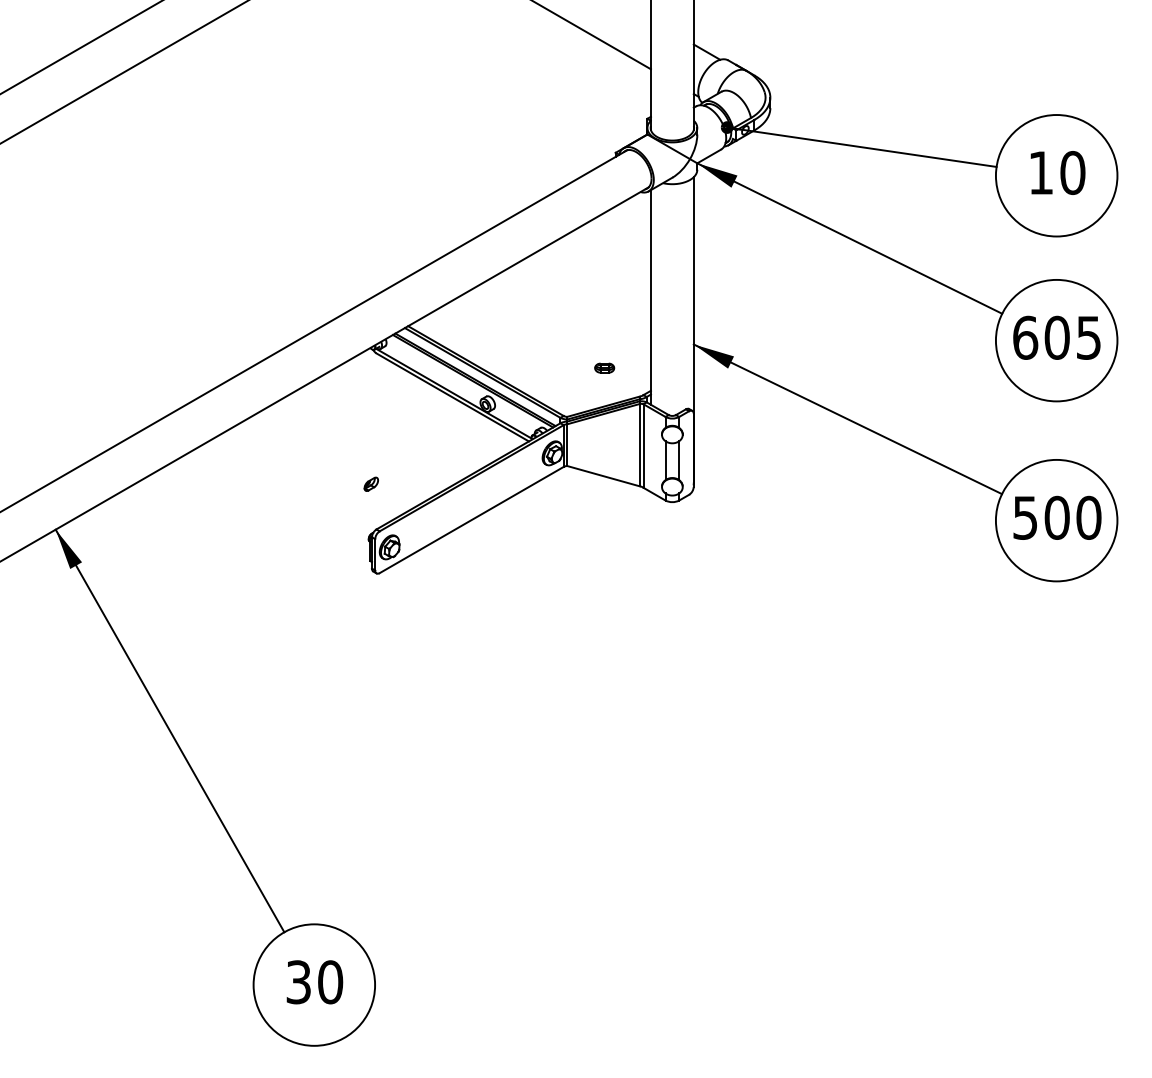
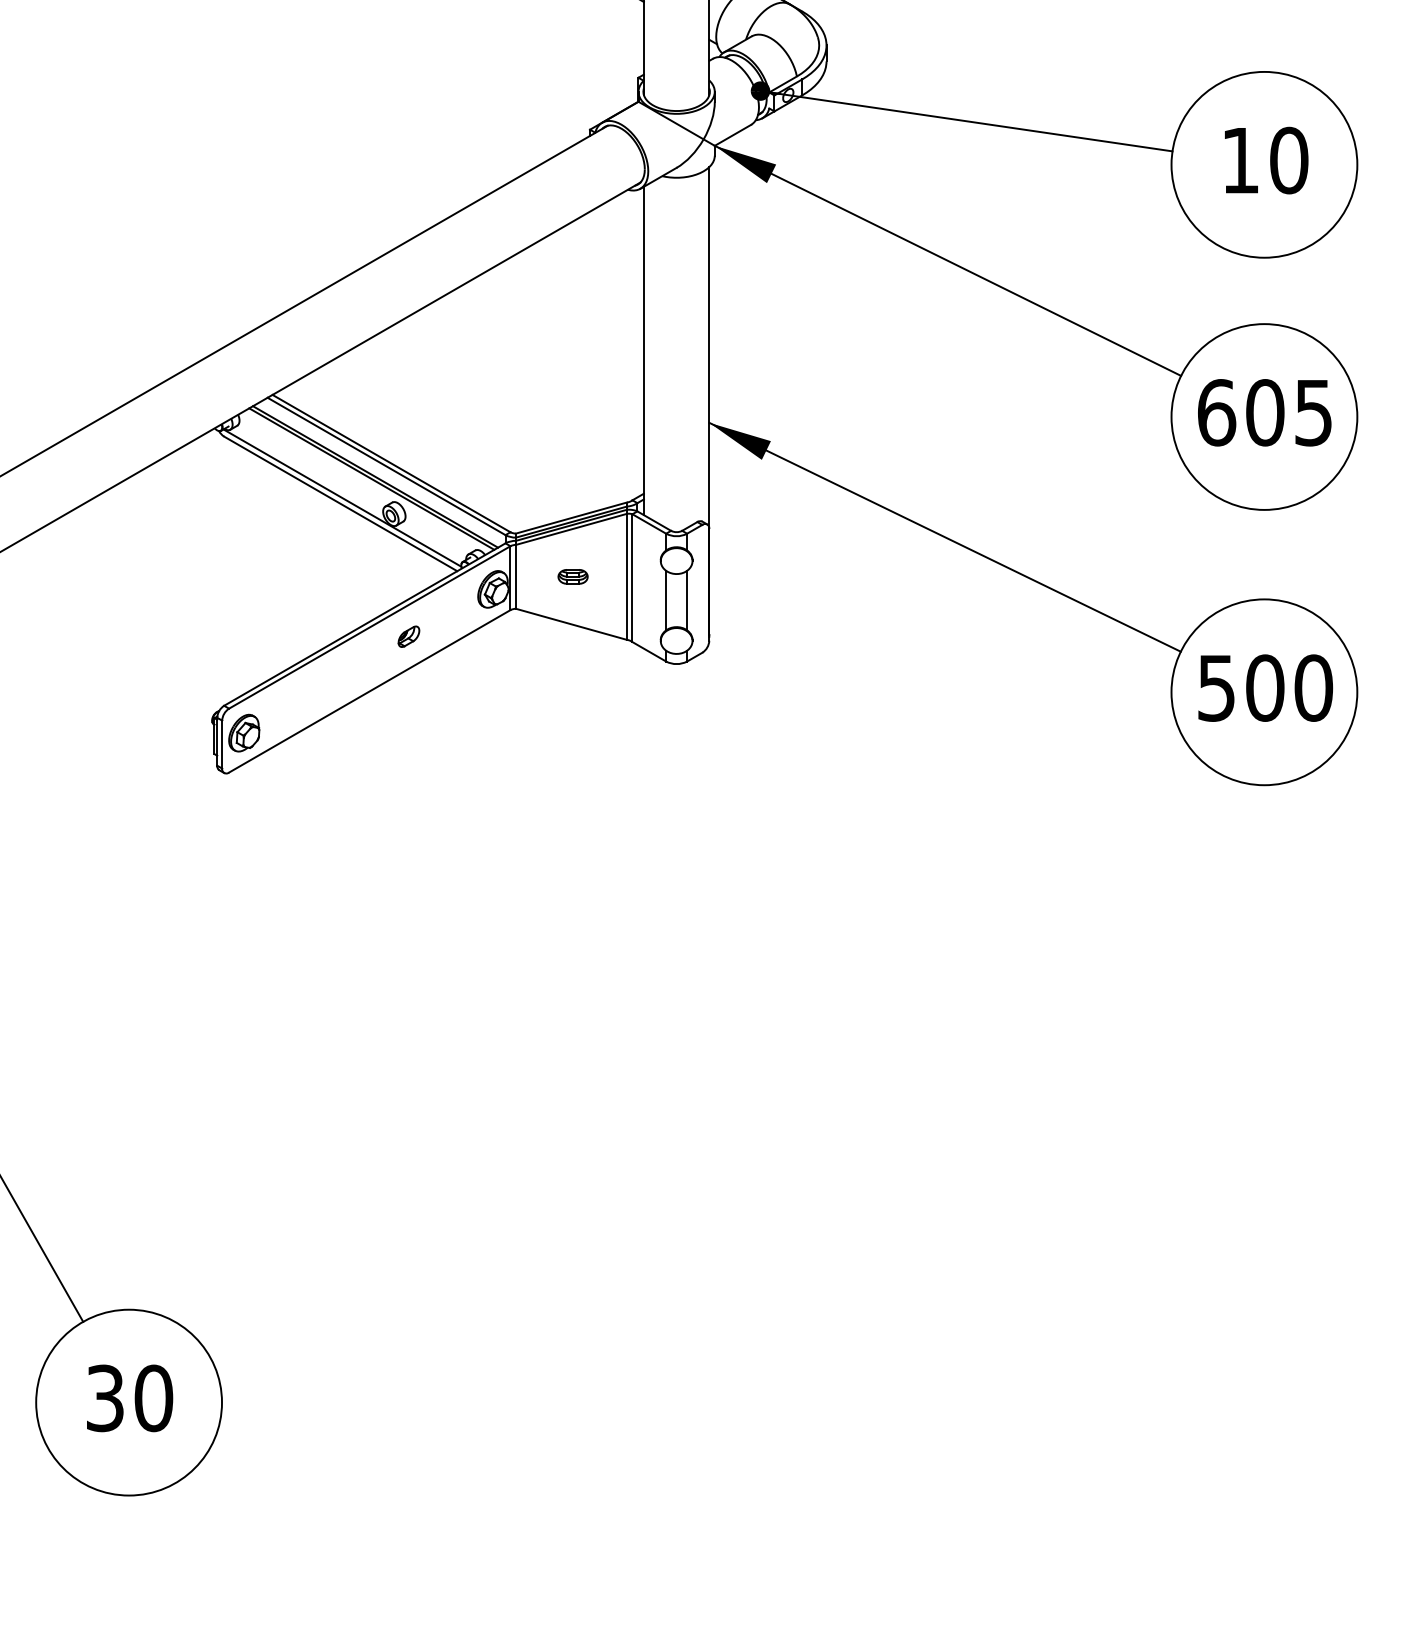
part: (604, 367) -> (572, 575), moved
part: (370, 483) -> (407, 635), moved

